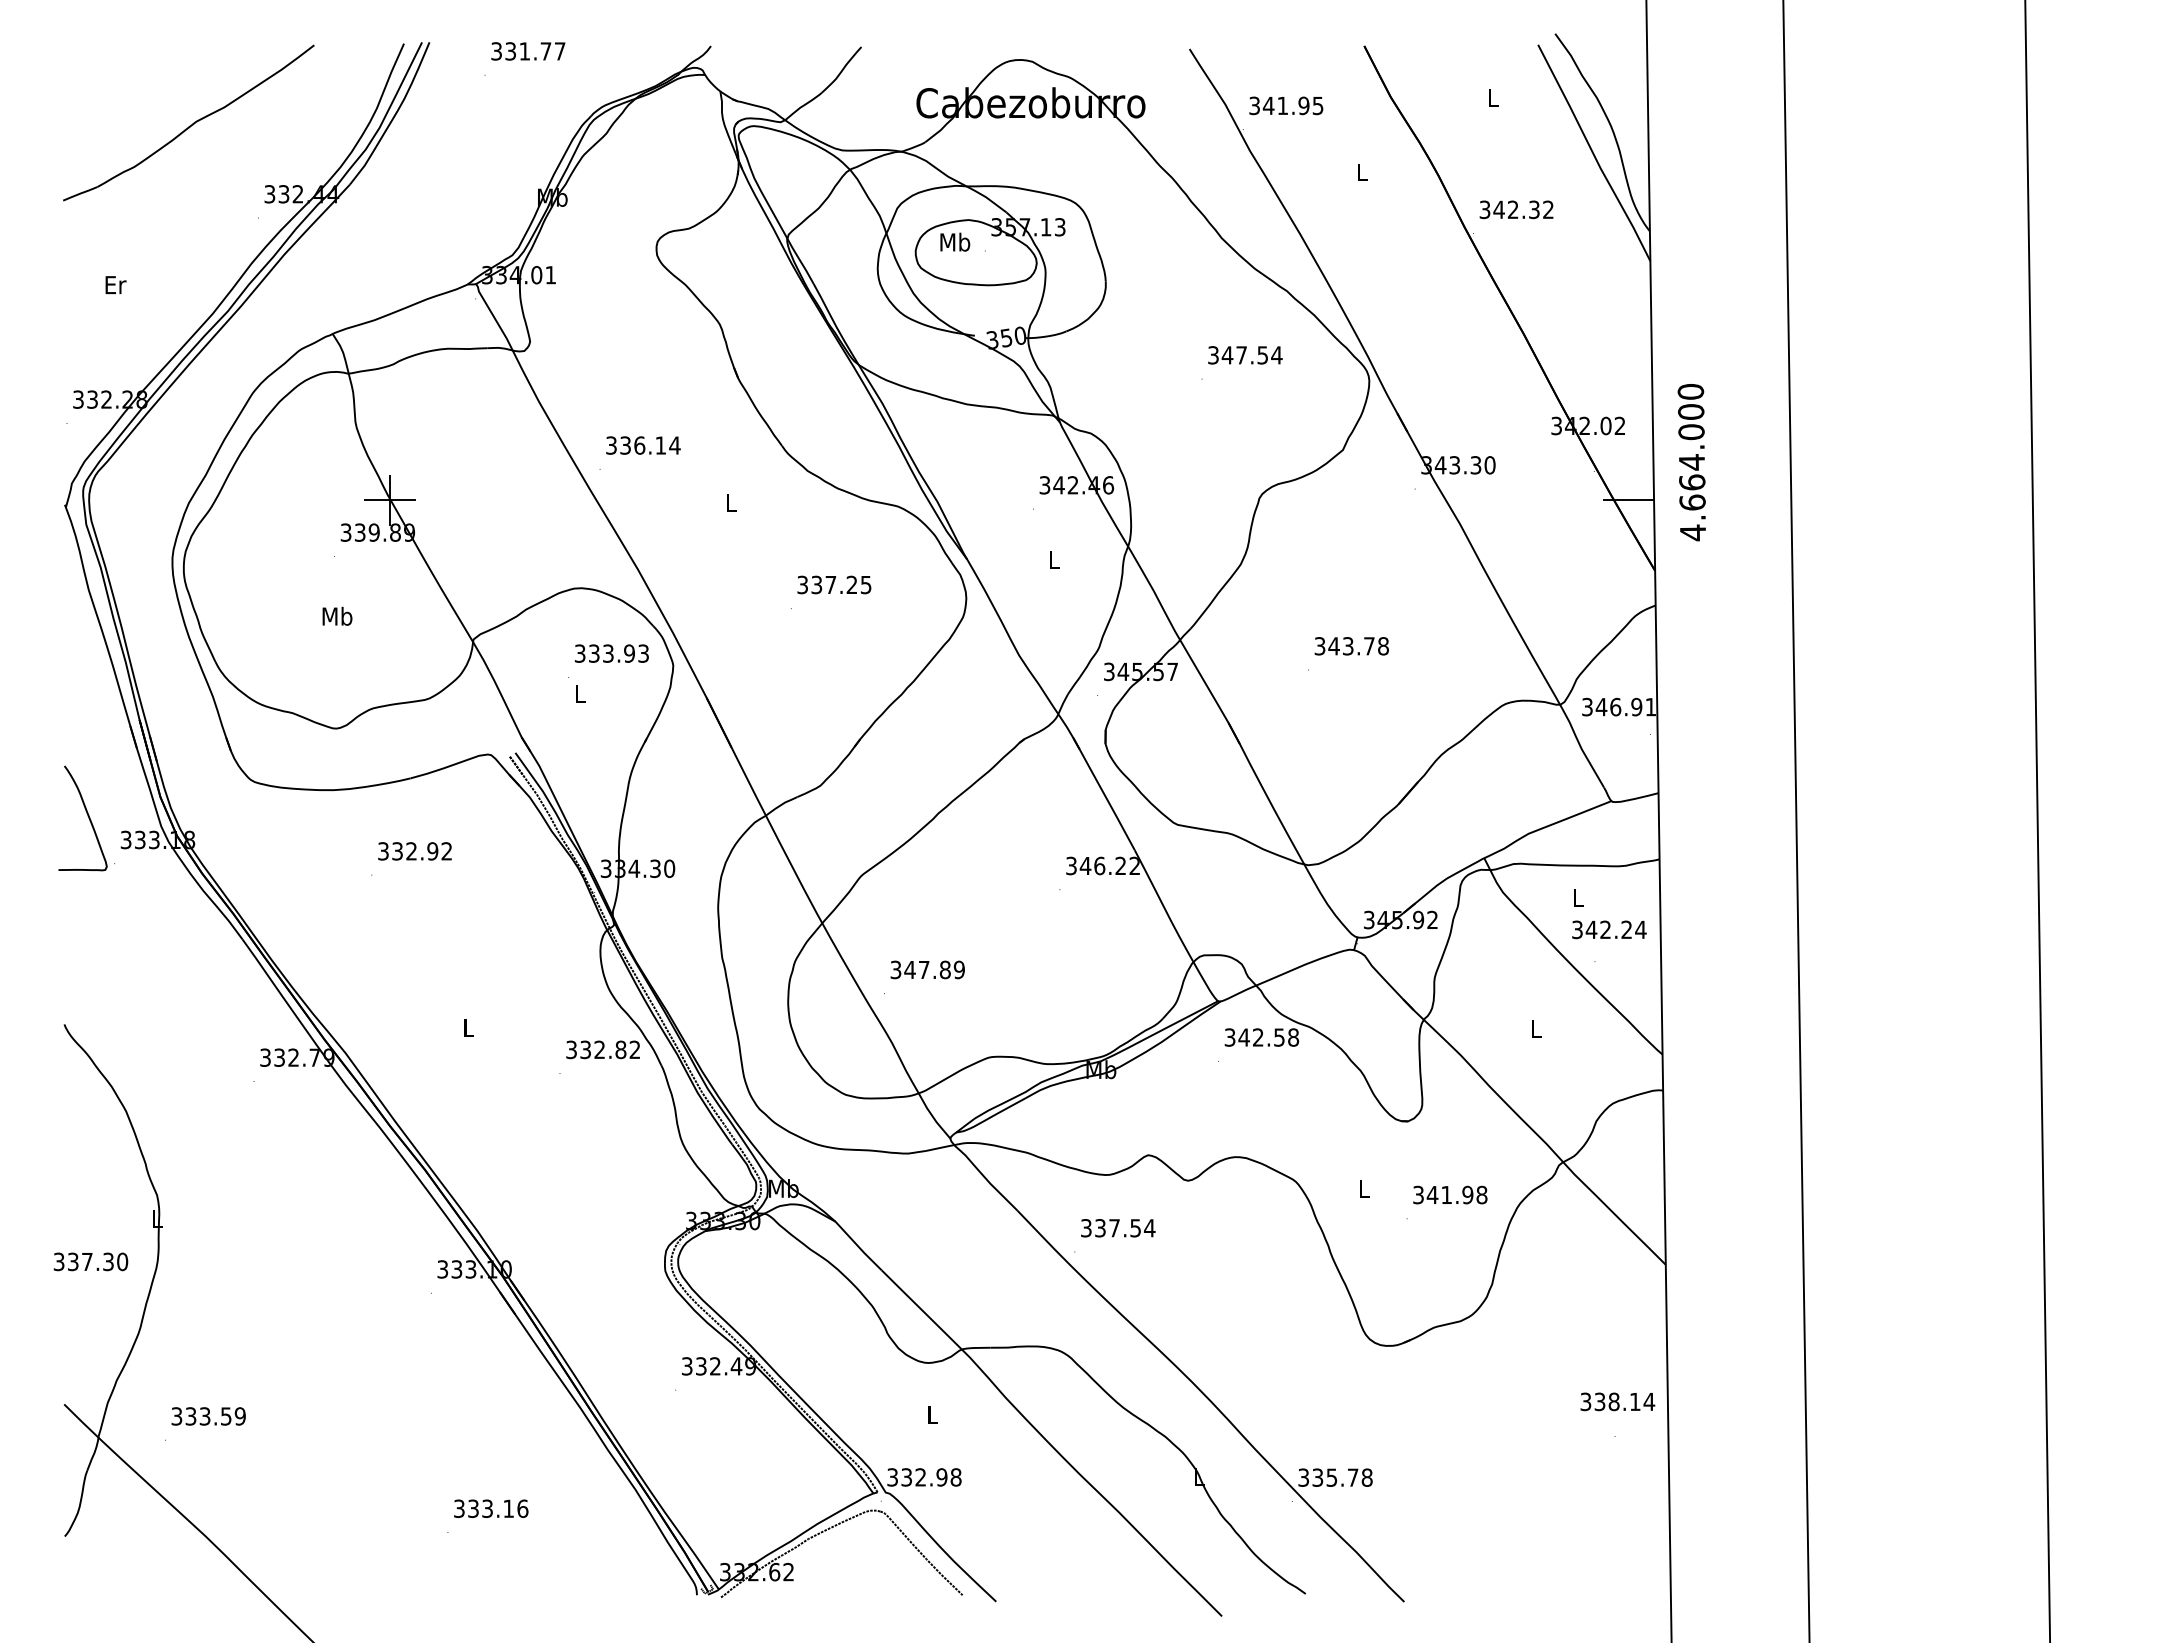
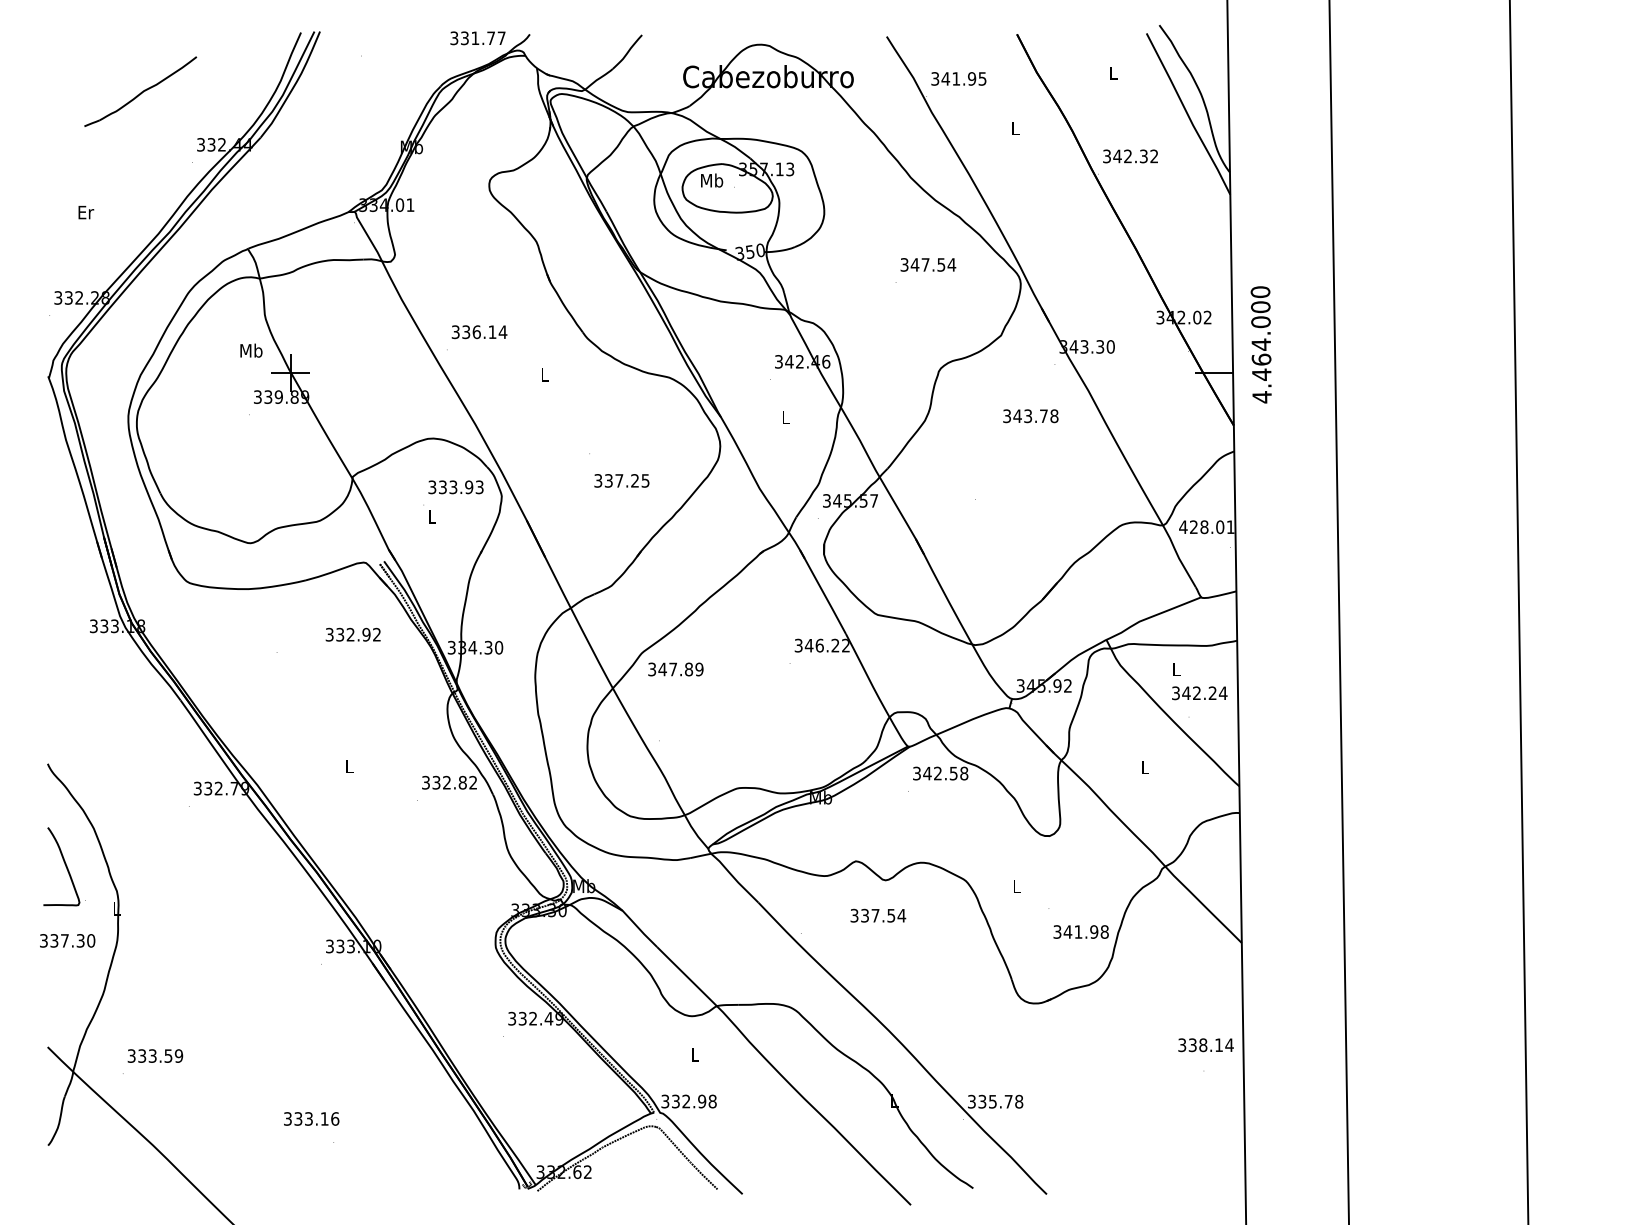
text: (528, 51) -> (478, 38), moved
part: (188, 122) -> (140, 91), size x0.6
text: (1692, 502) -> (1261, 374), 4.664.000 -> 4.464.000
text: (834, 584) -> (622, 480), moved
text: (337, 615) -> (251, 350), moved
text: (1351, 646) -> (1030, 416), moved
text: (1611, 706) -> (1201, 526), 346.91 -> 428.01
part: (86, 818) -> (64, 866), moved
text: (414, 851) -> (352, 634), moved
text: (927, 969) -> (675, 669), moved
text: (1450, 1194) -> (1081, 931), moved
text: (1118, 1228) -> (878, 915), moved
text: (491, 1508) -> (311, 1118), moved

